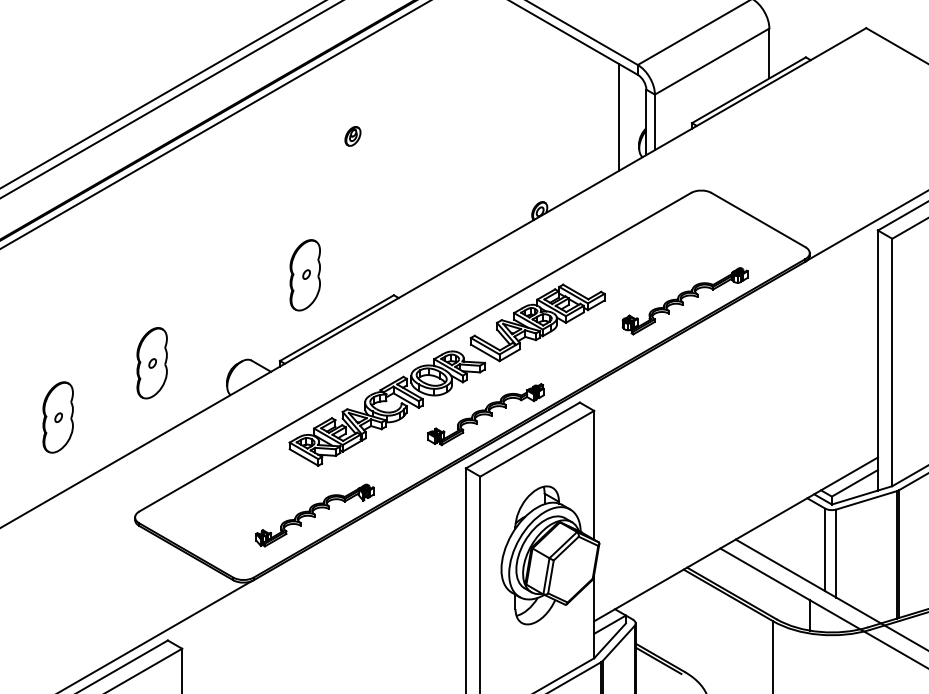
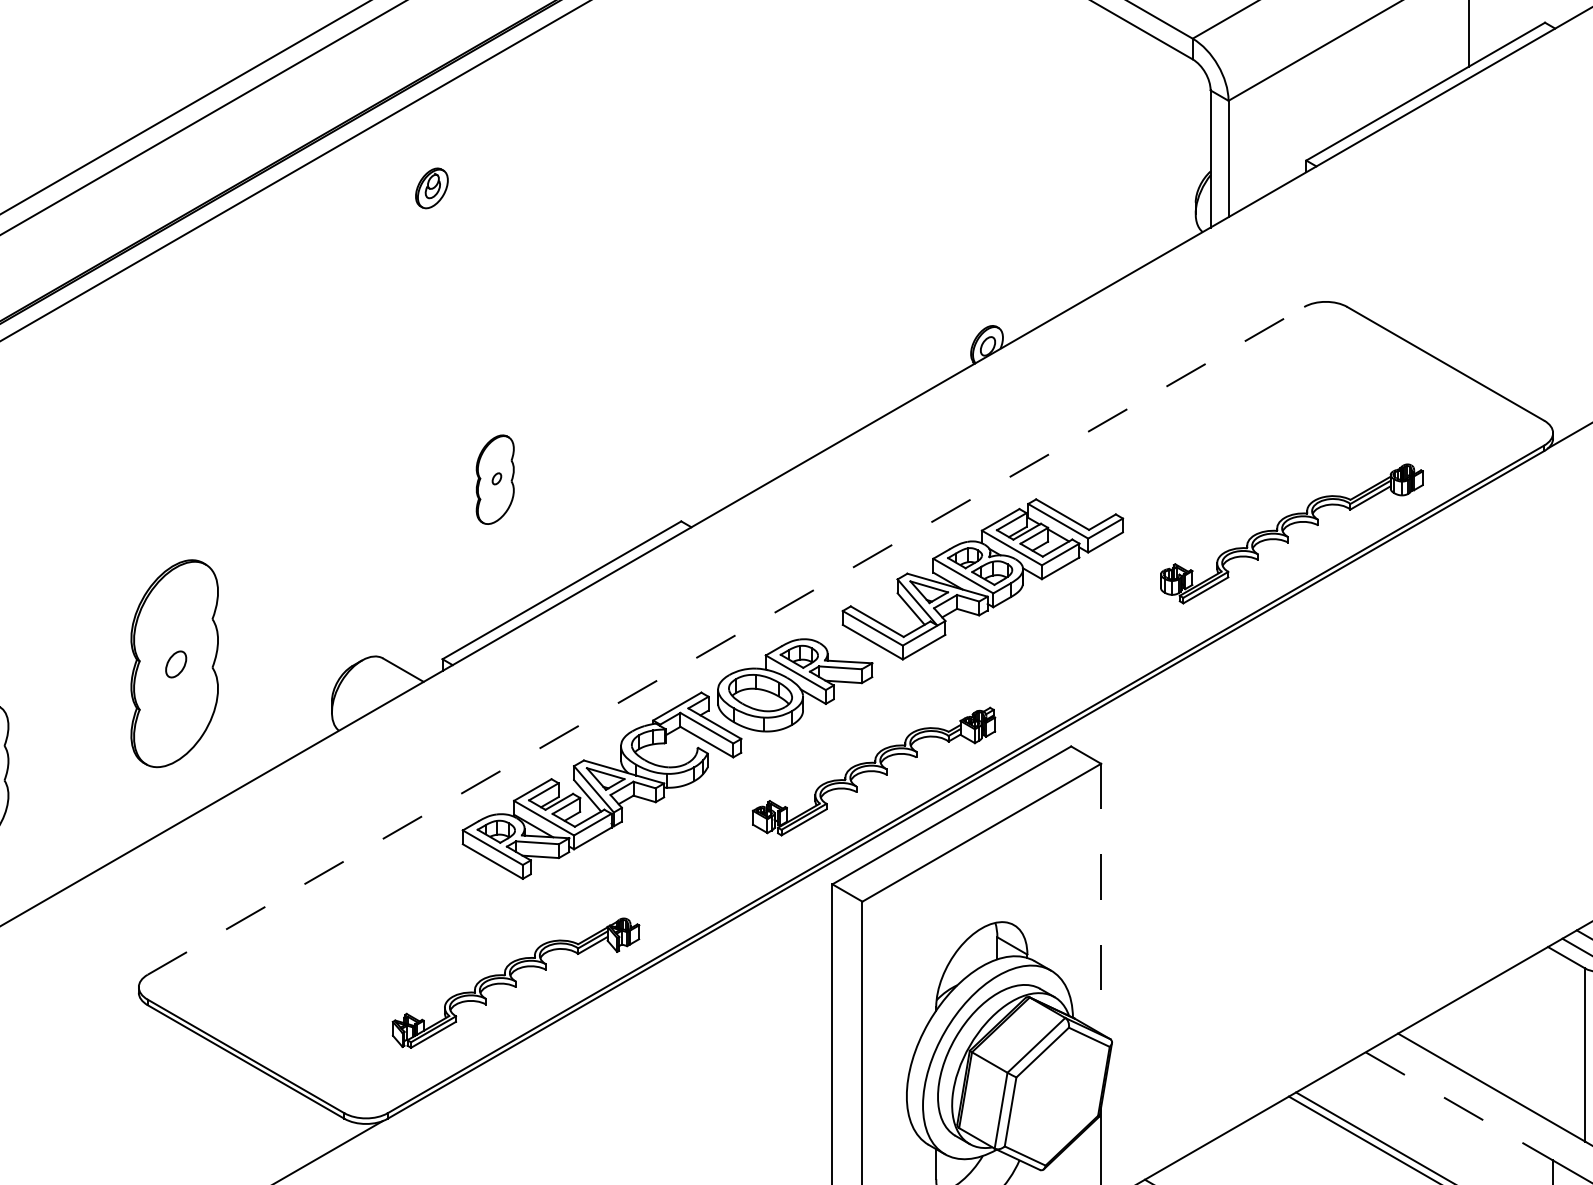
line: (619, 117) -> (1154, 148), removed
part: (352, 136) -> (430, 188), moved
part: (304, 275) -> (493, 479), size x0.6
line: (415, 352) -> (726, 641), solid -> dashed
part: (151, 363) -> (173, 664), size x1.4
line: (594, 475) -> (1101, 899), solid -> dashed
line: (764, 574) -> (1458, 1106), solid -> dashed

